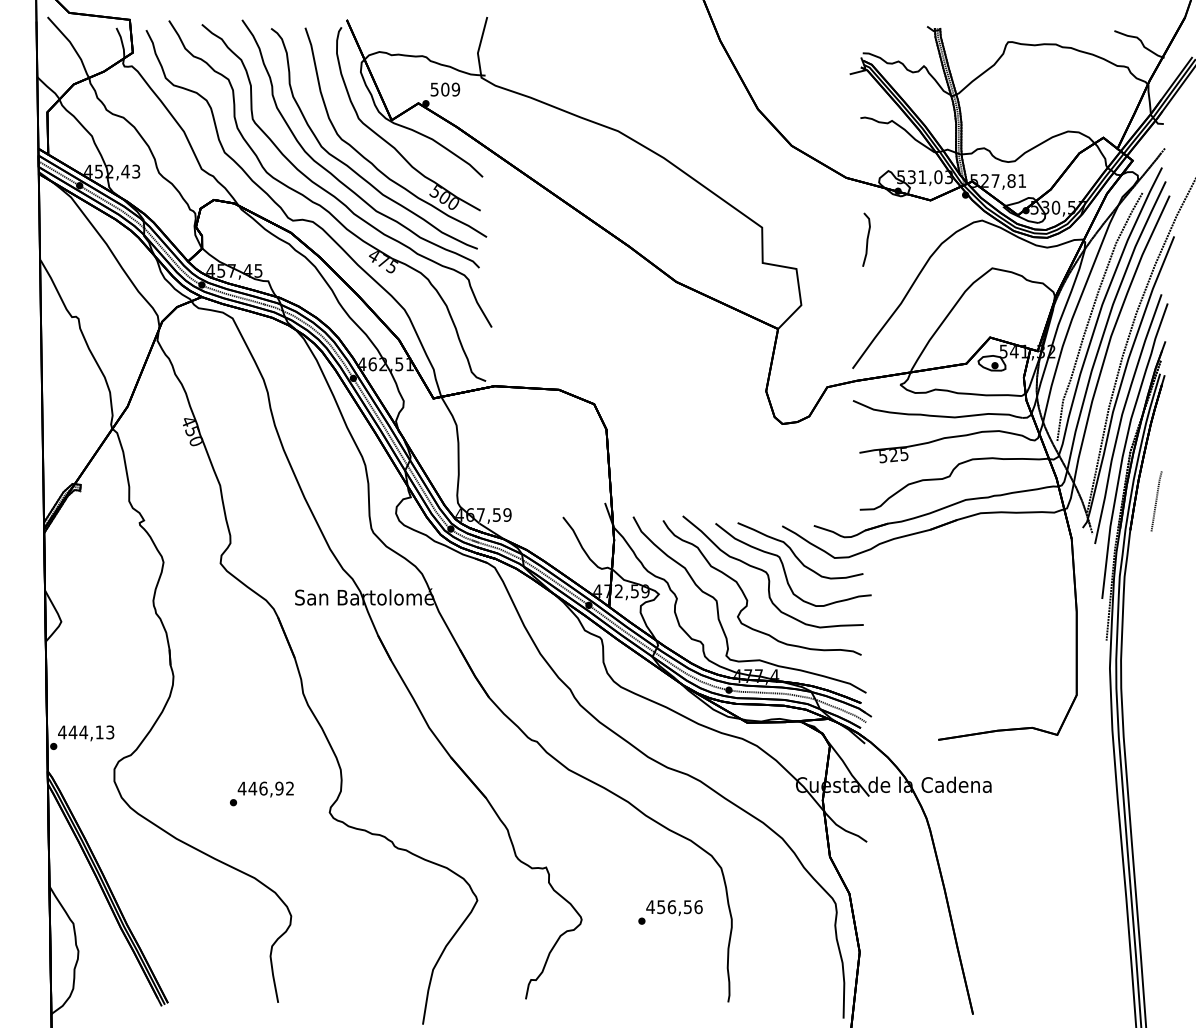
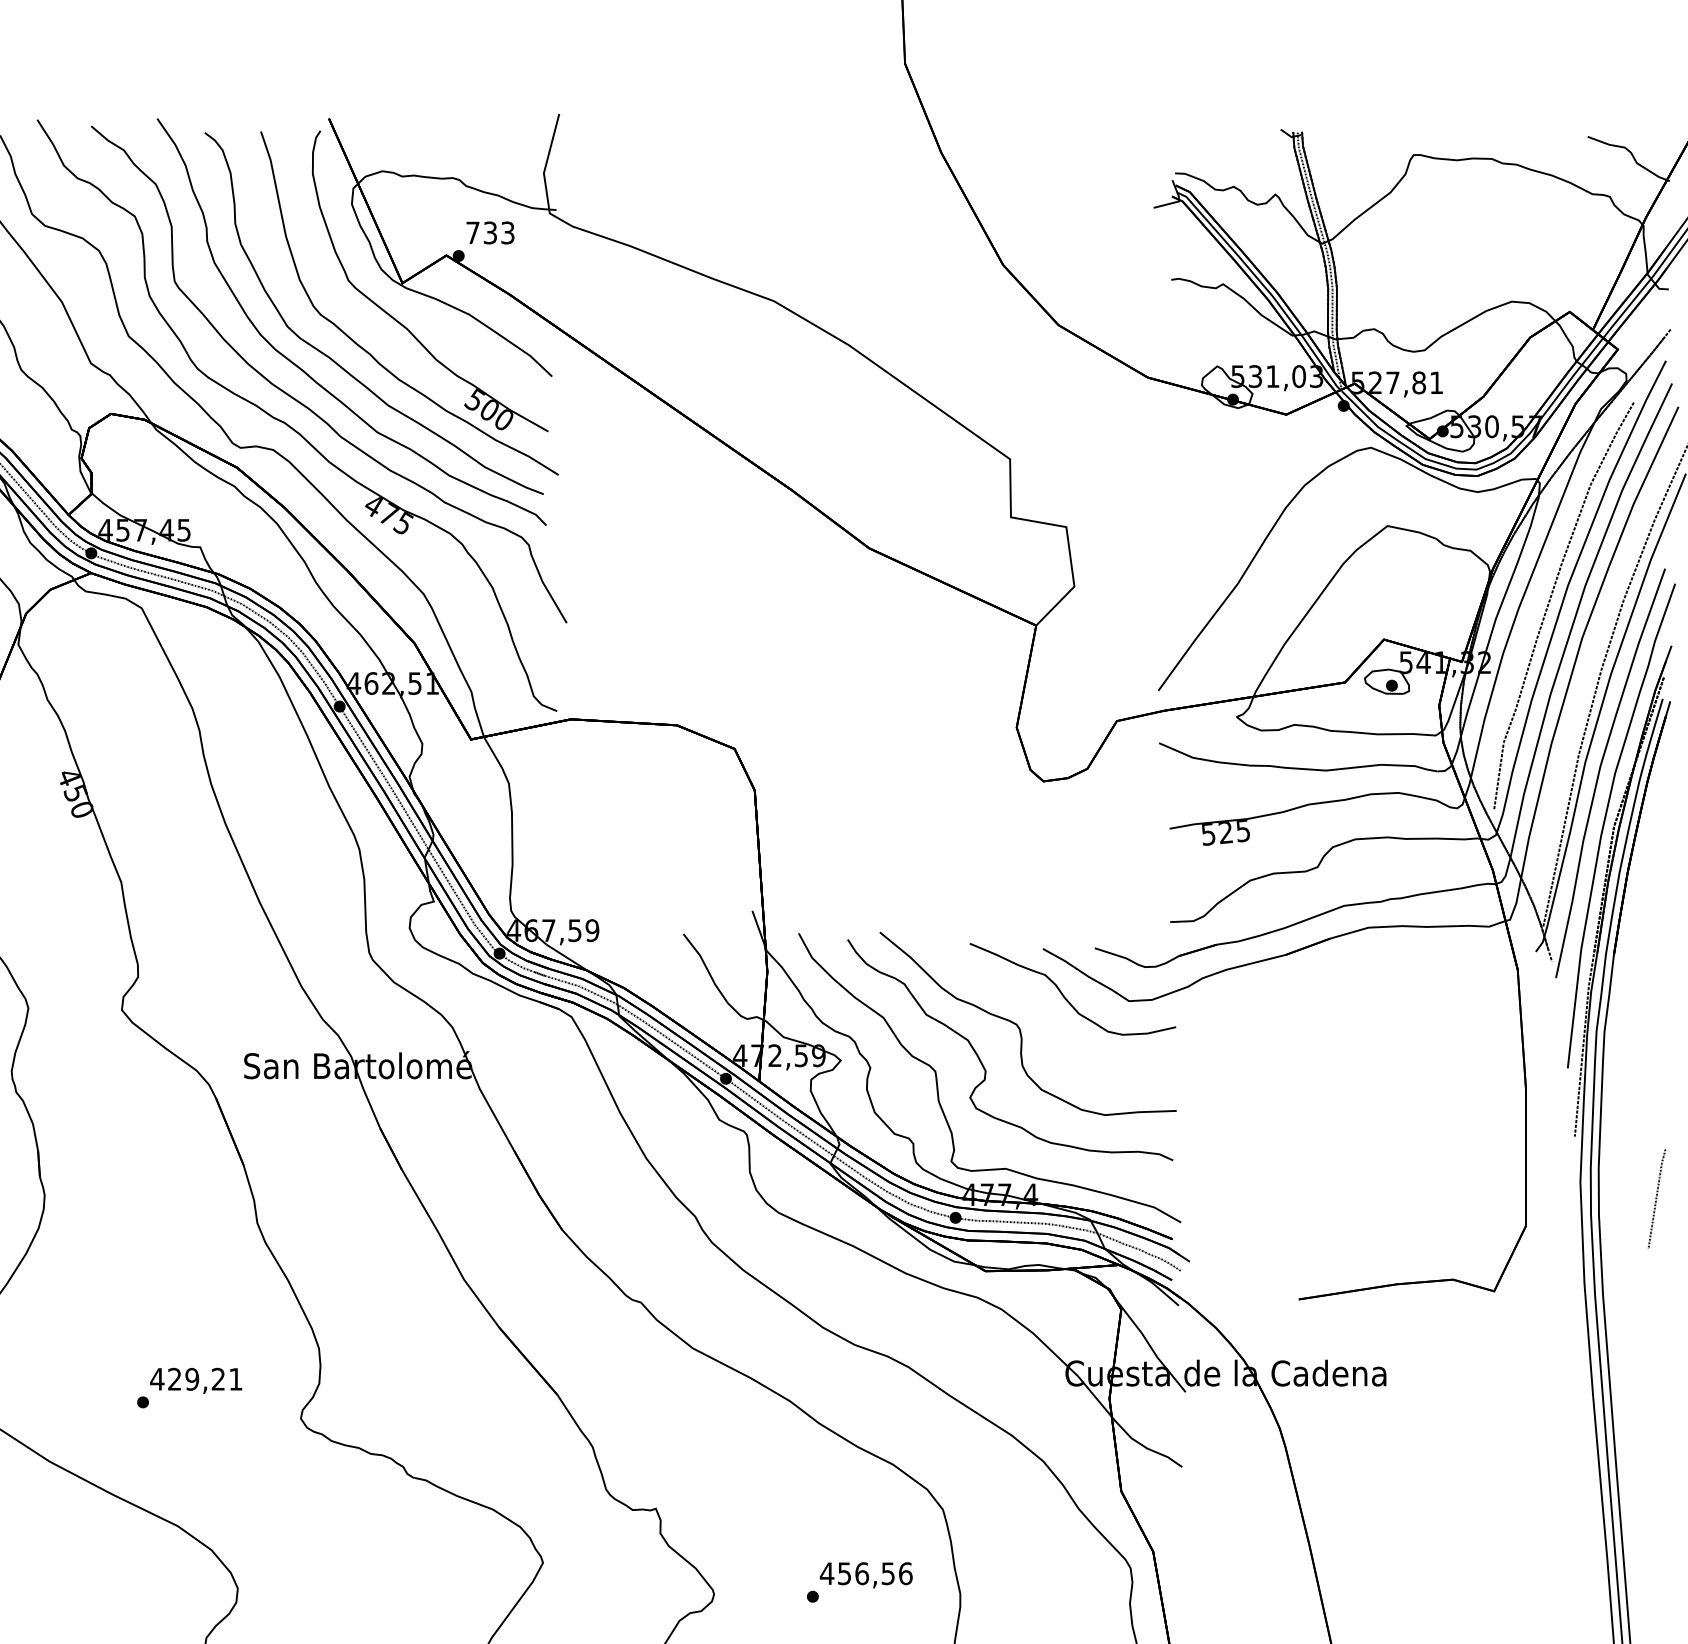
text: (445, 89) -> (490, 232), 509 -> 733
curve: (866, 239) -> (1181, 478), removed
line: (1156, 501) -> (1656, 1198), moved
curve: (784, 566) -> (1046, 1015), removed
text: (270, 788) -> (203, 1379), 446,92 -> 429,21

